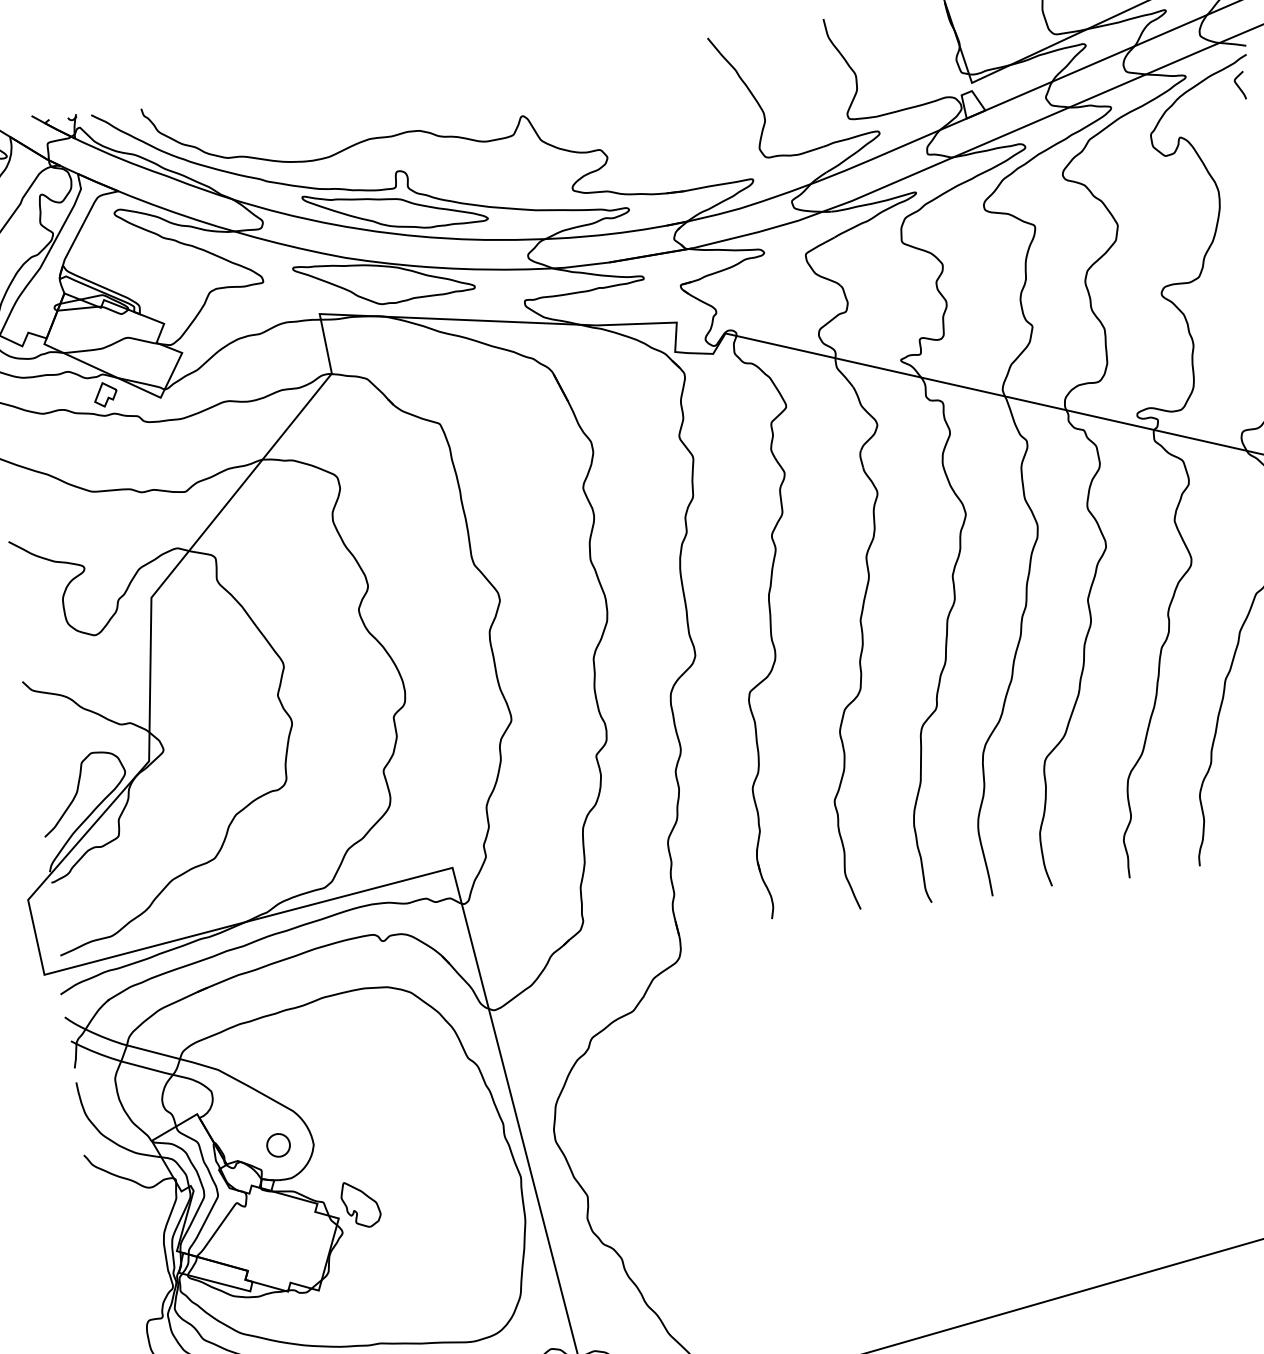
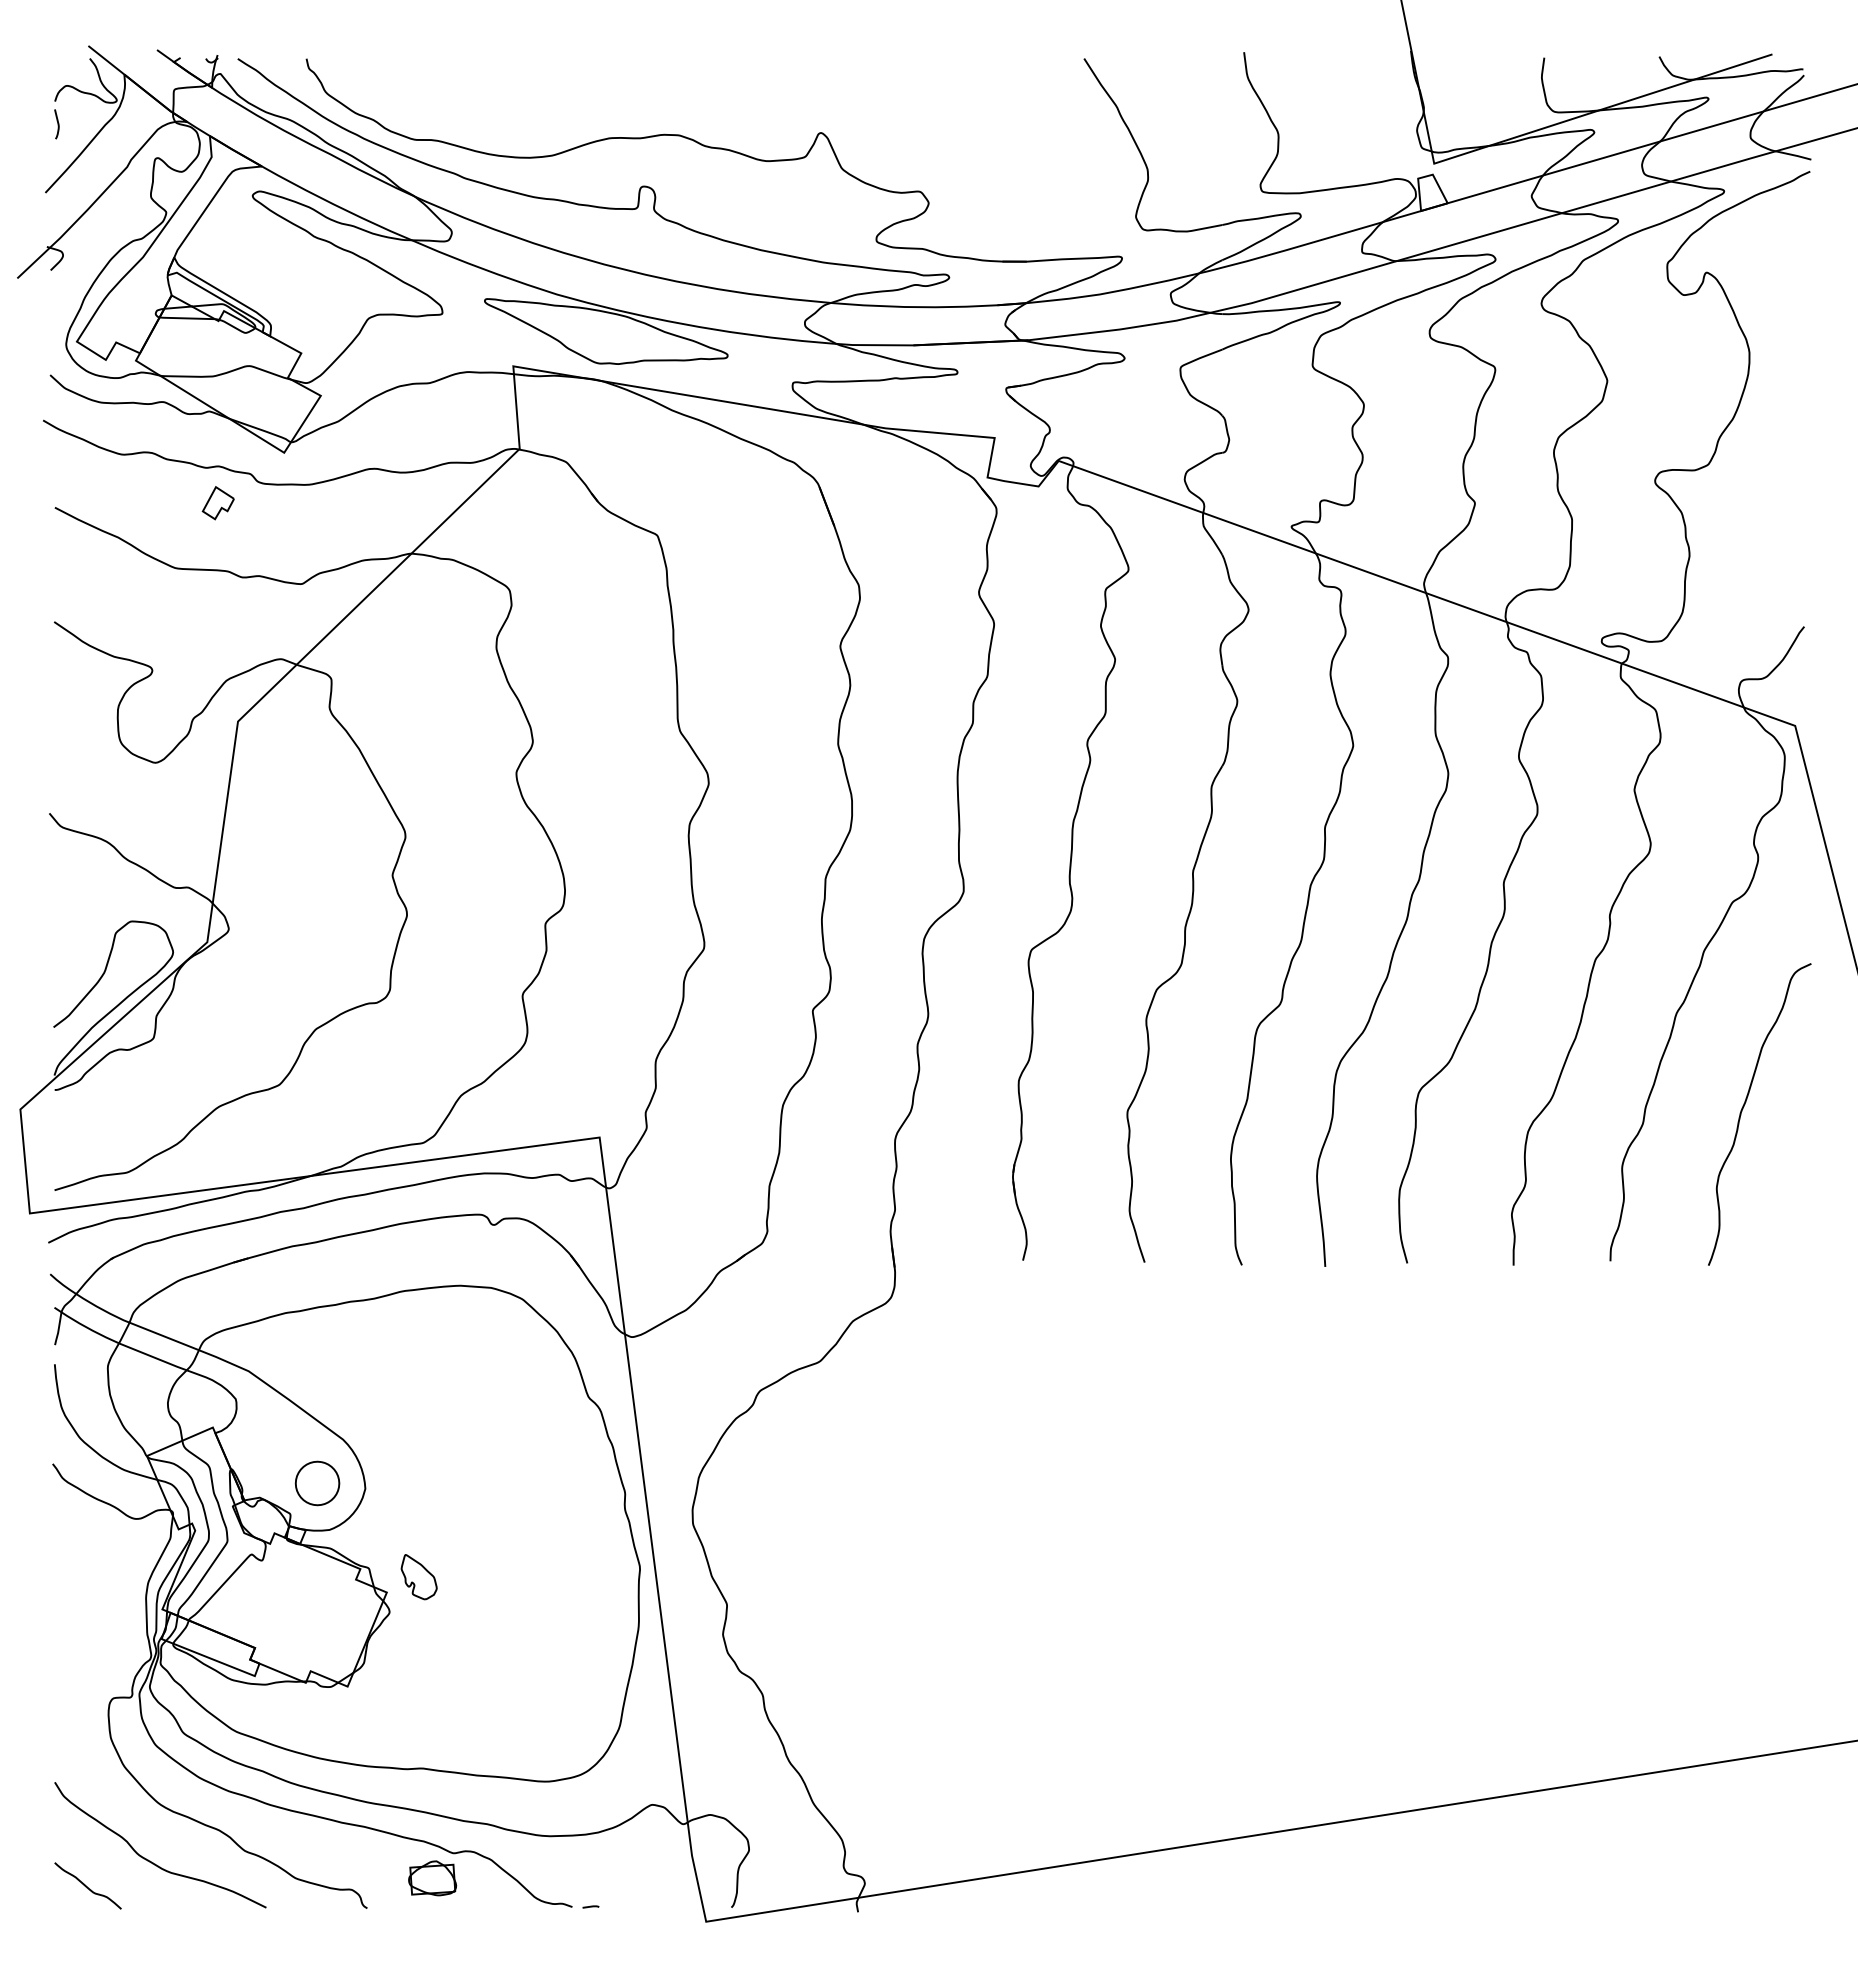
curve: (1238, 85) -> (1794, 212), removed
part: (394, 208) -> (632, 236), removed
part: (105, 394) -> (217, 503), moved
part: (278, 1145) -> (317, 1483), size x1.4
part: (361, 1203) -> (419, 1576), size x0.7

